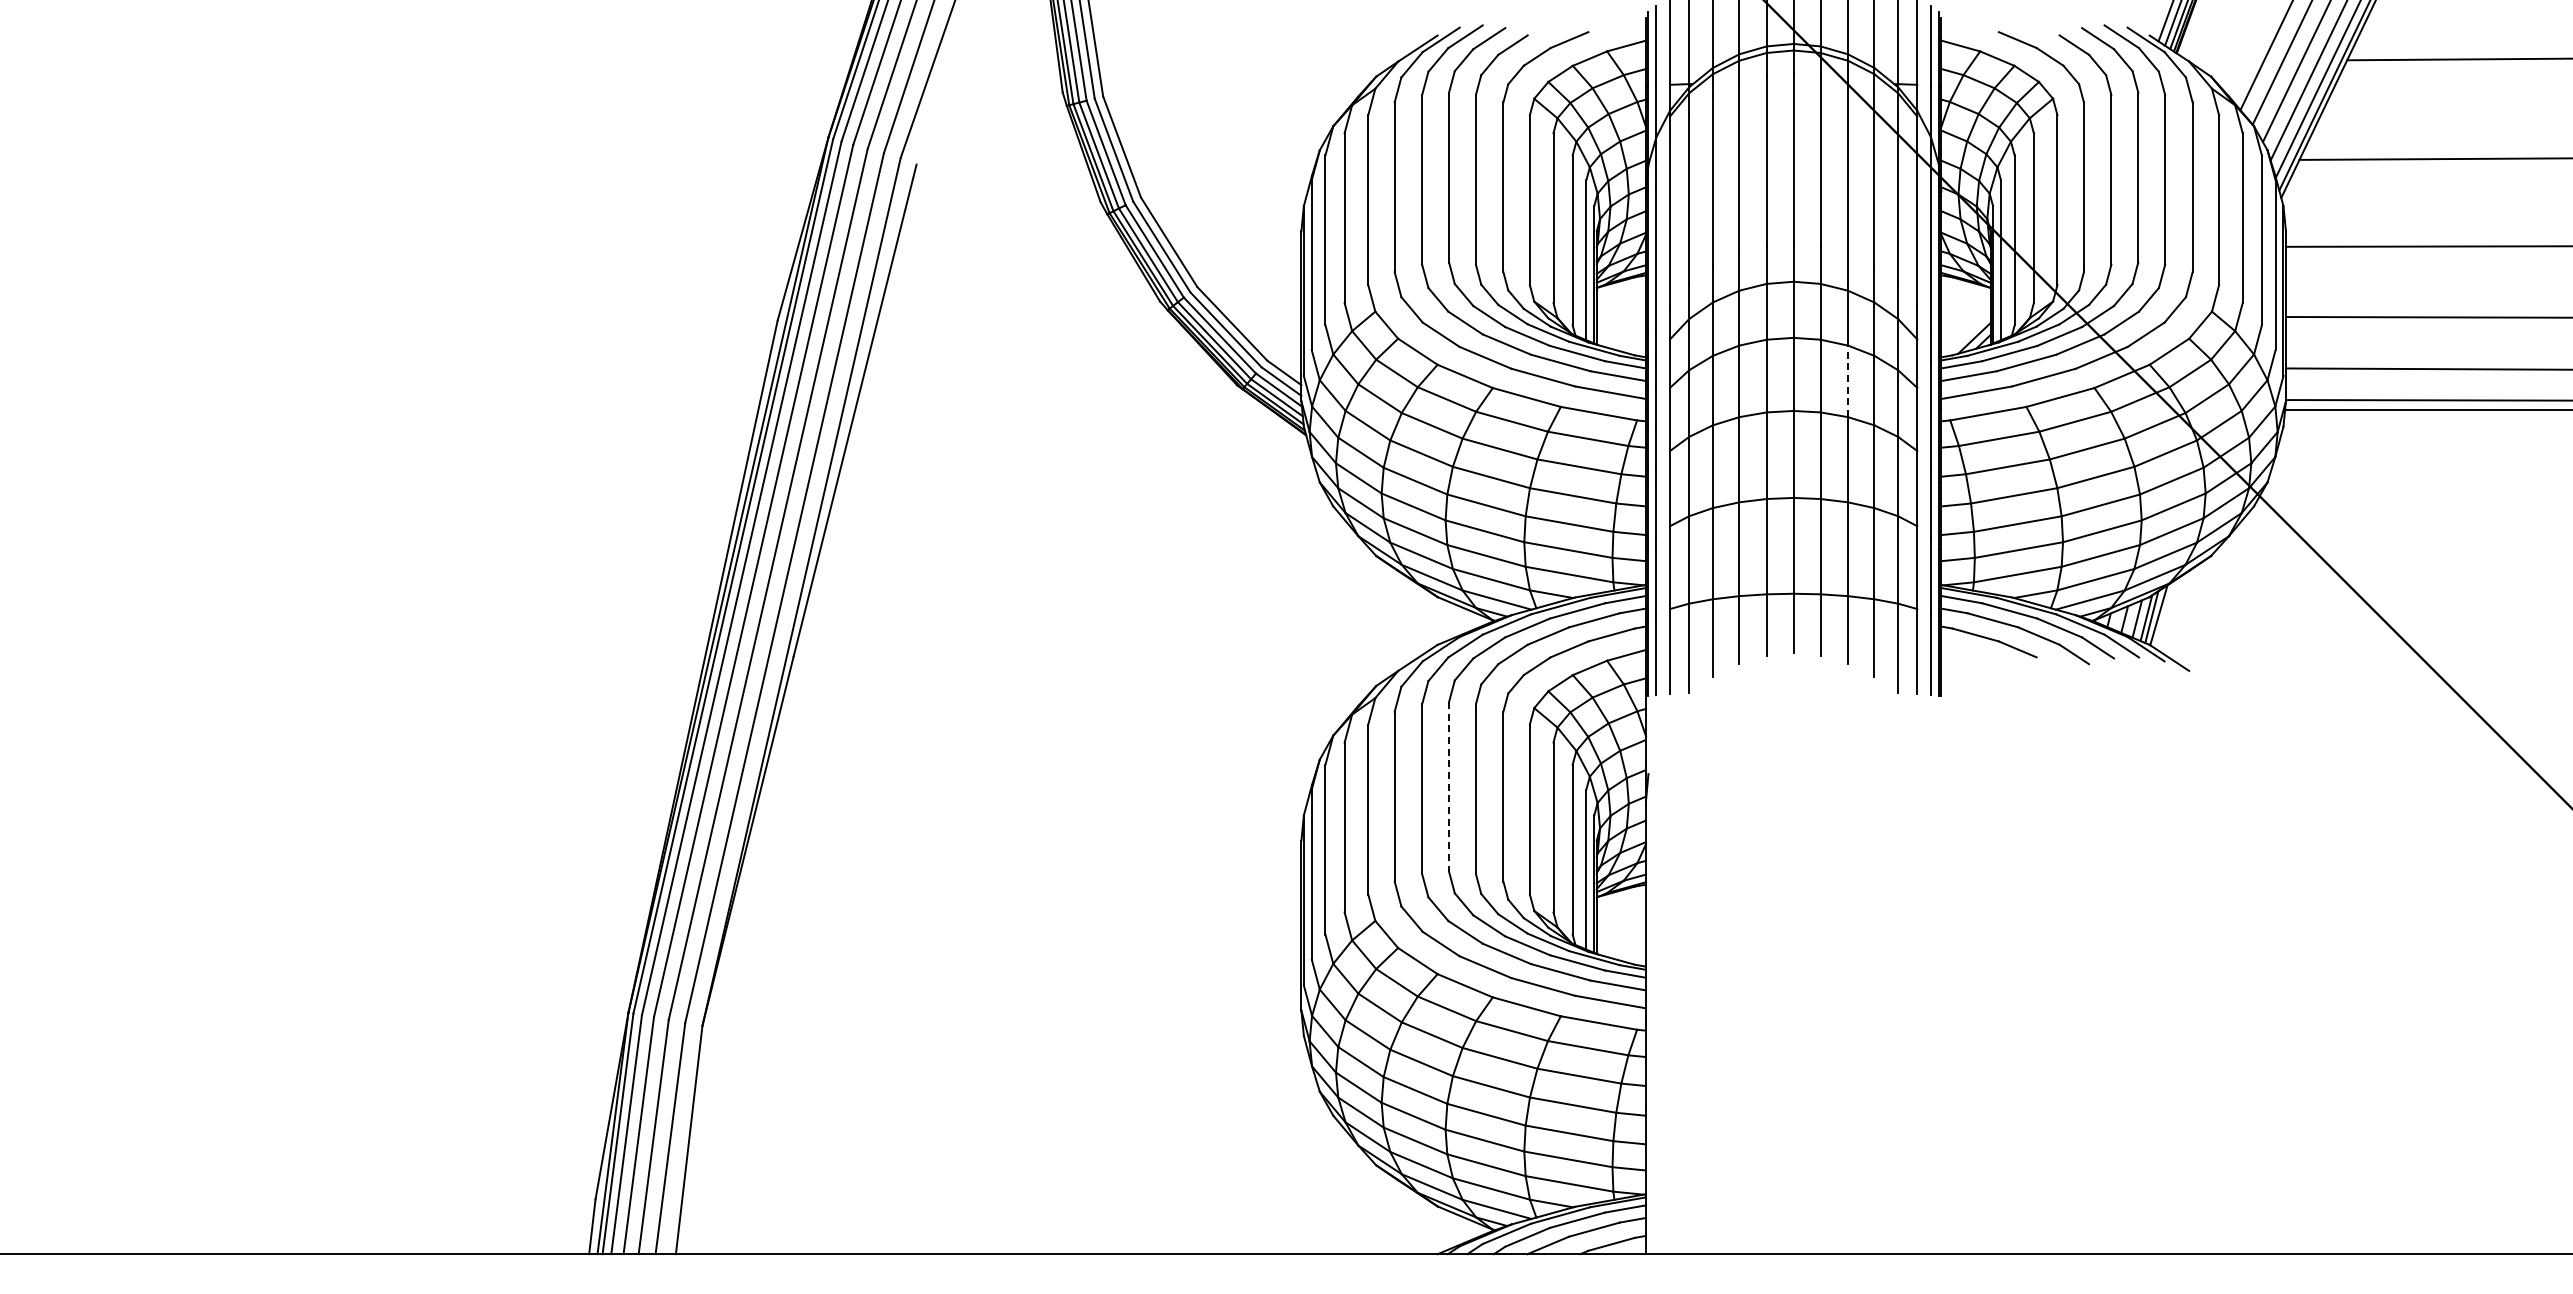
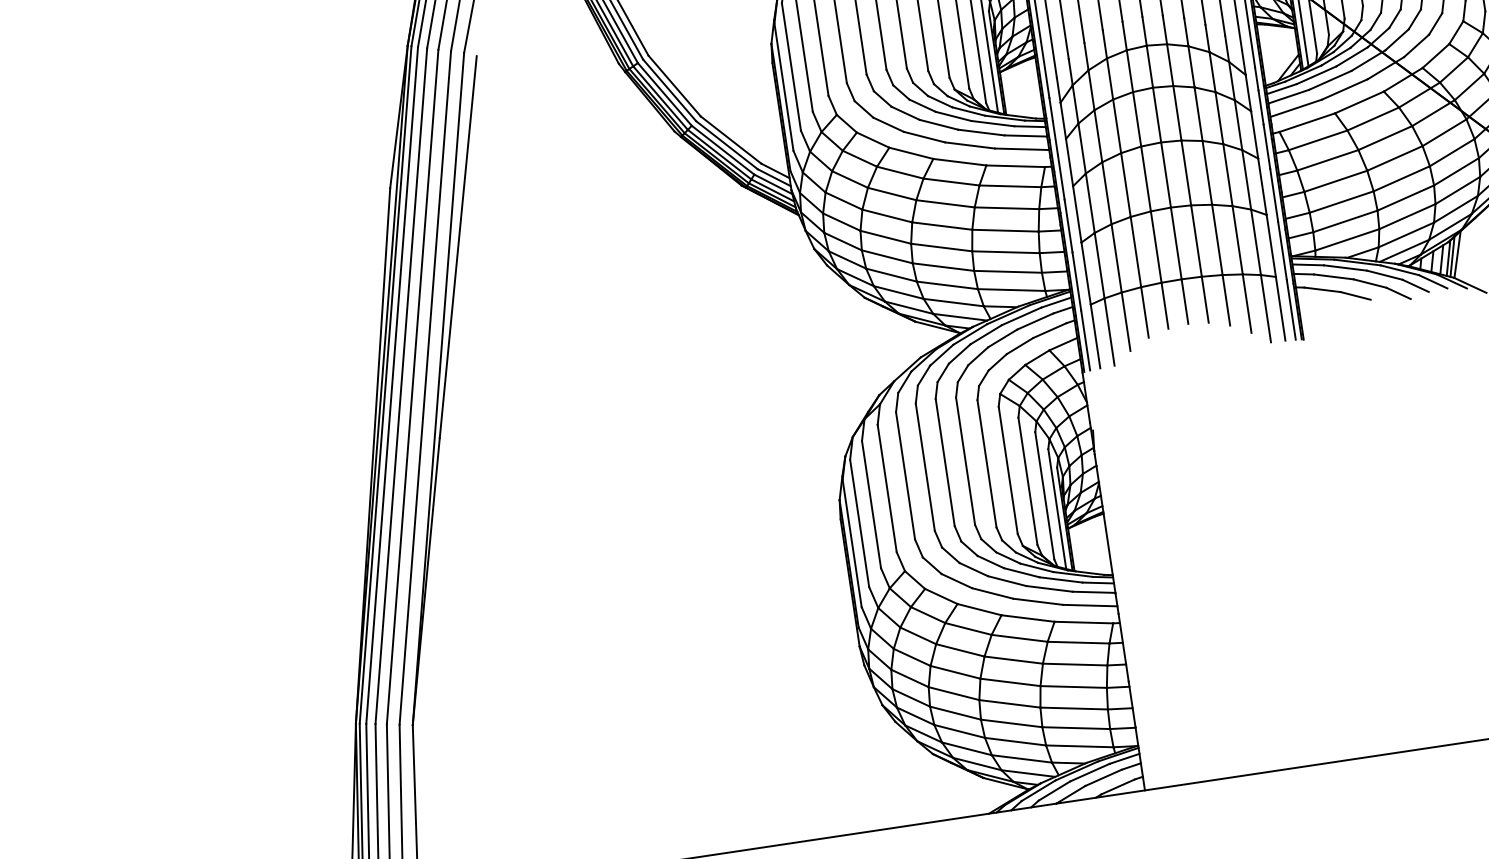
line: (1848, 381) -> (1198, 114), dashed -> solid
line: (1449, 786) -> (945, 462), dashed -> solid

